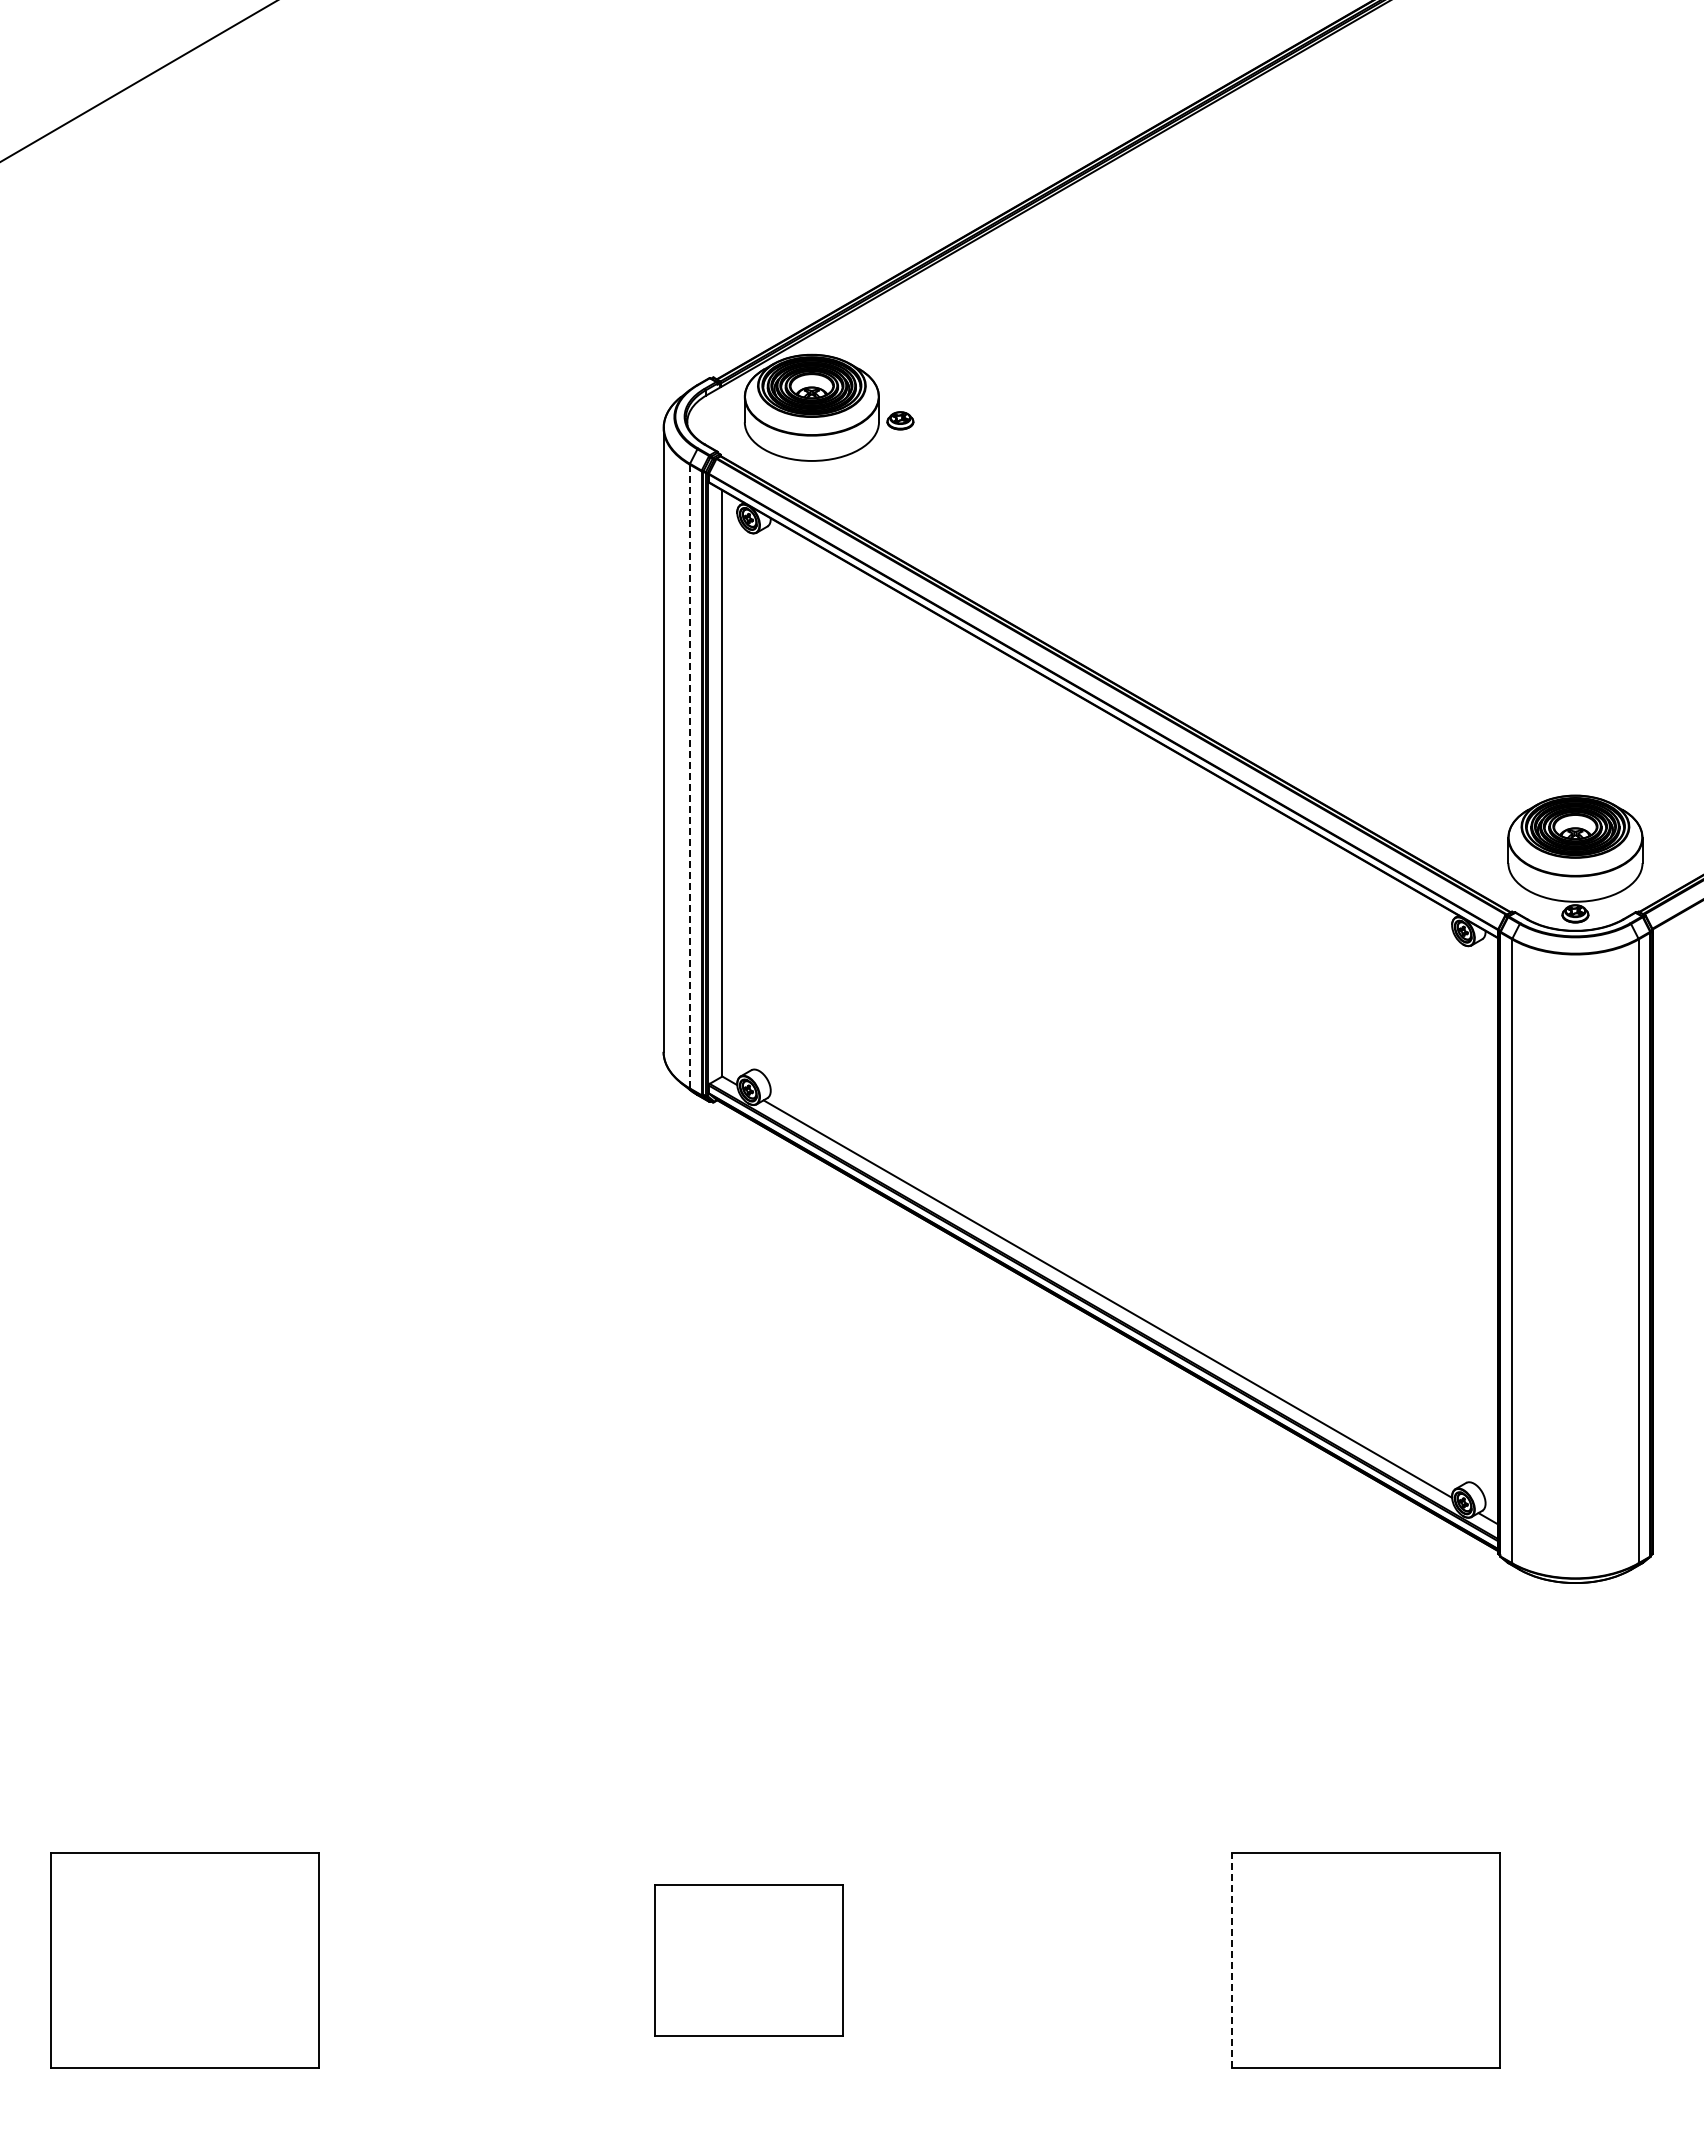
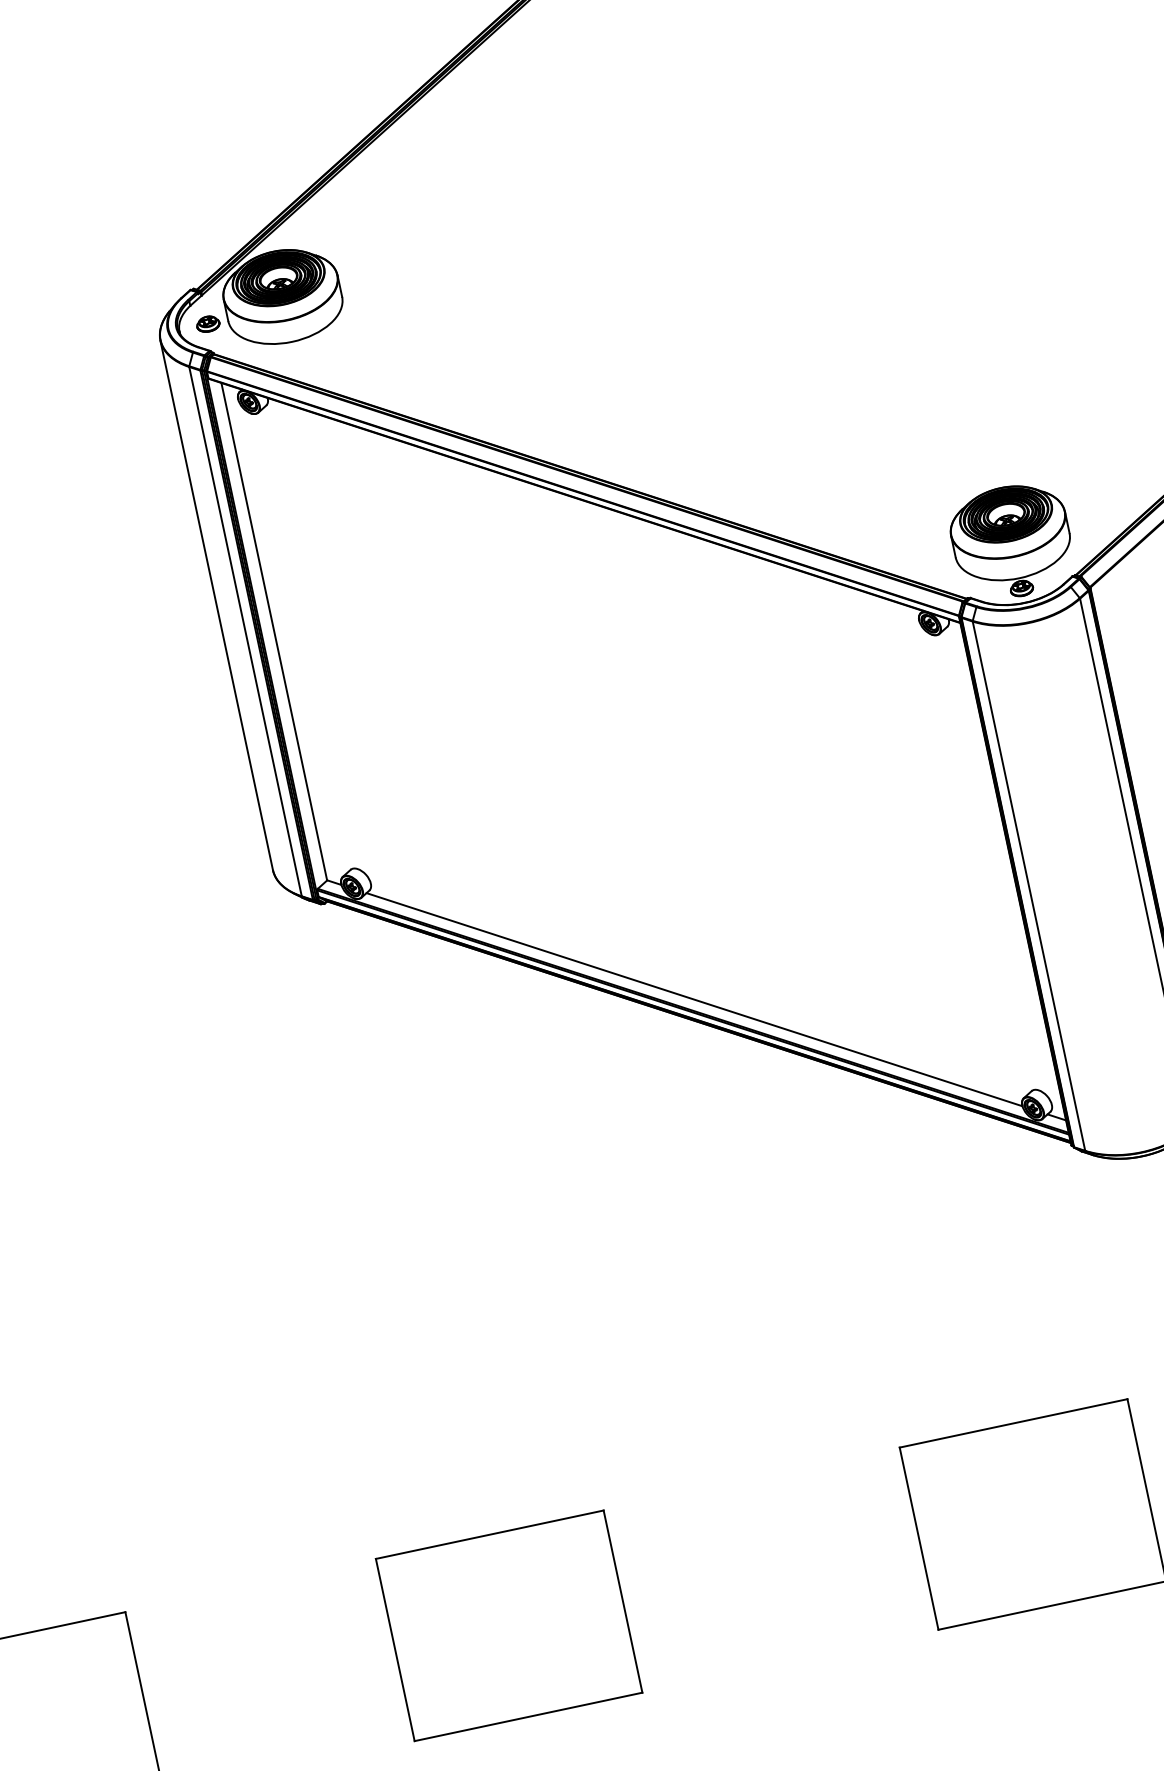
part: (900, 420) -> (208, 323), moved
line: (689, 776) -> (245, 631), dashed -> solid
part: (748, 1960) -> (508, 1625), size x1.43
line: (1231, 1960) -> (918, 1538), dashed -> solid

